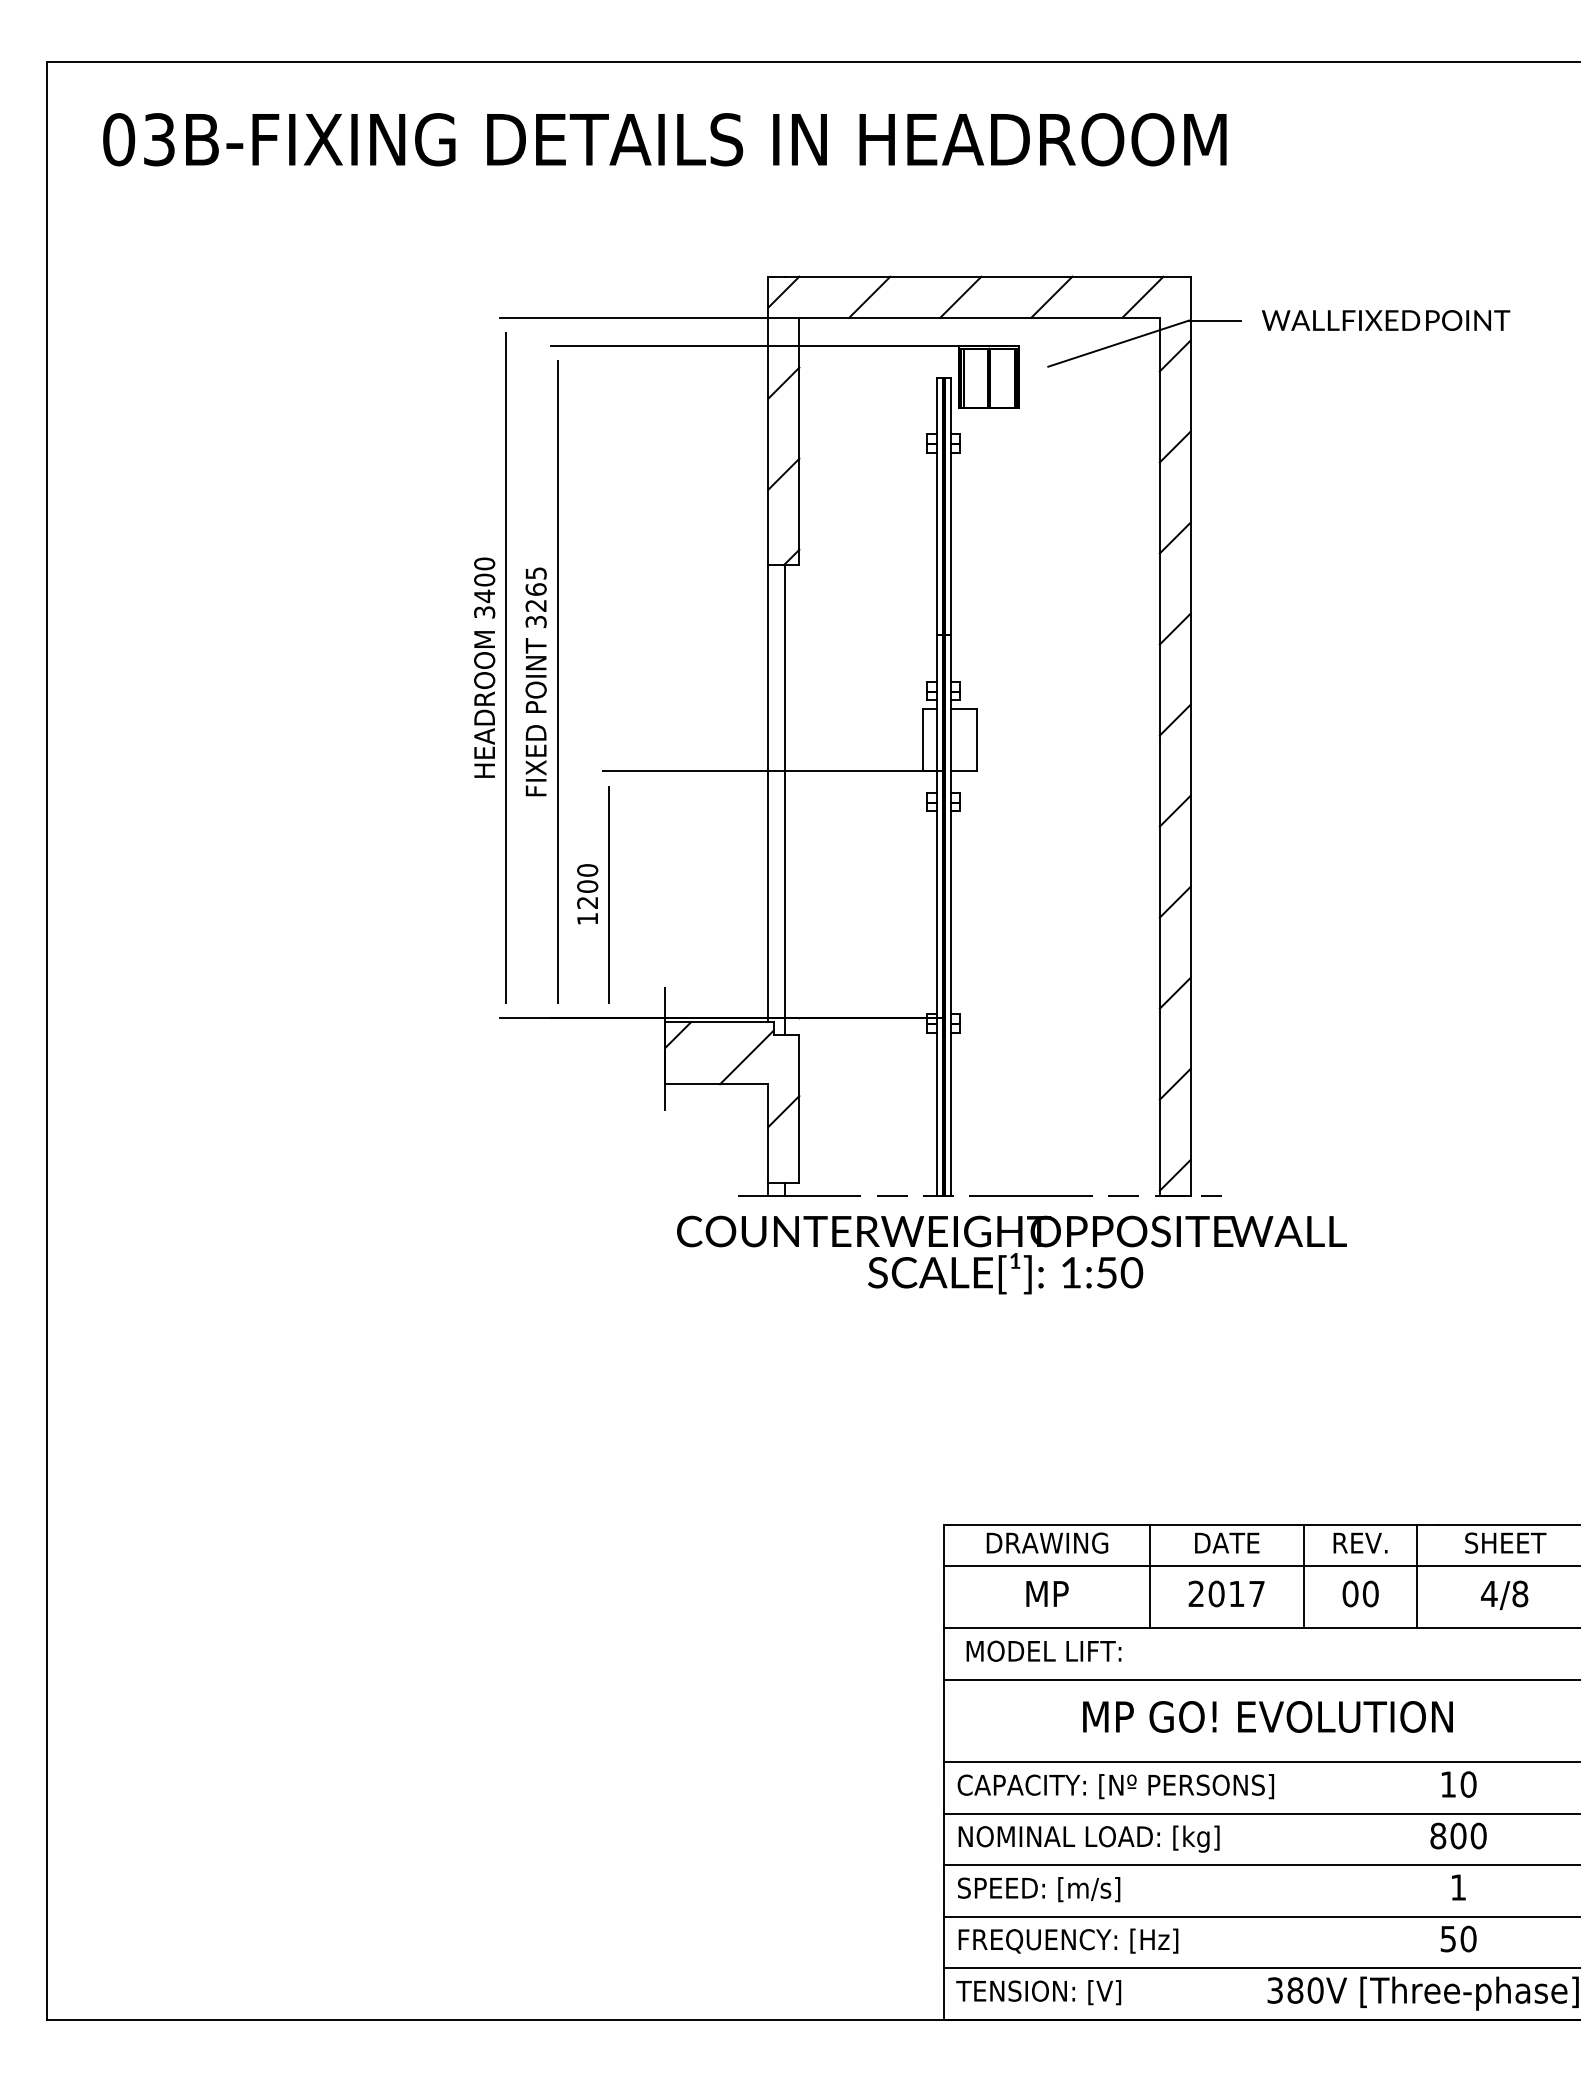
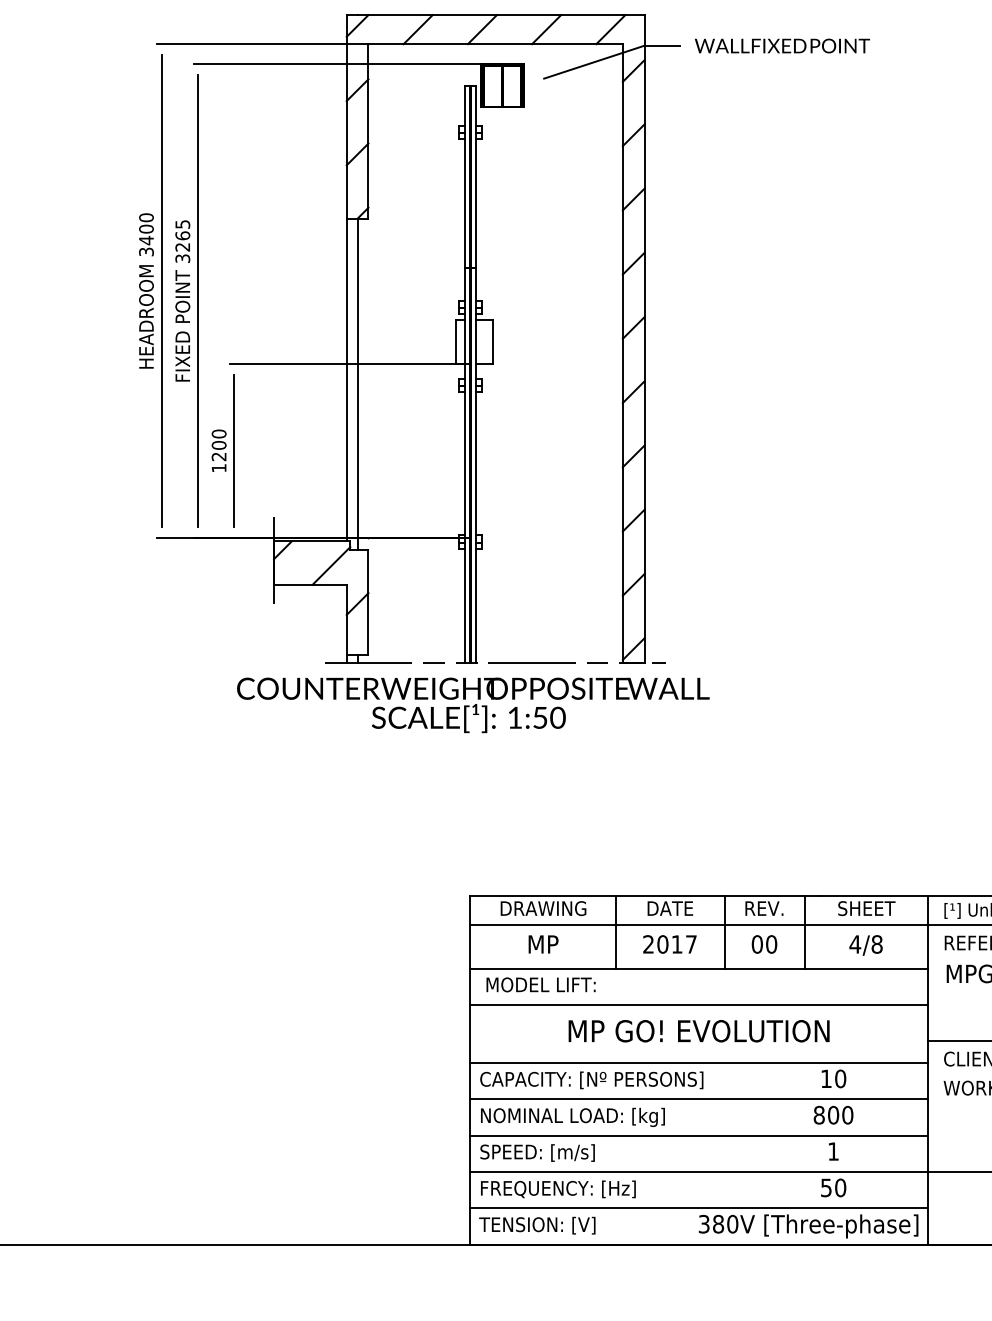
text: (1011, 1254) -> (473, 704), moved

